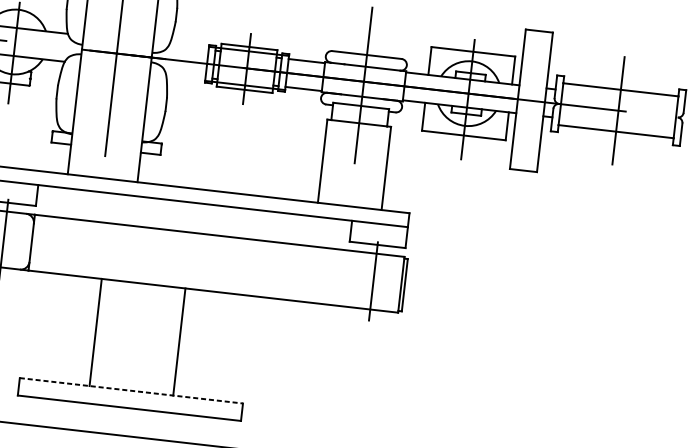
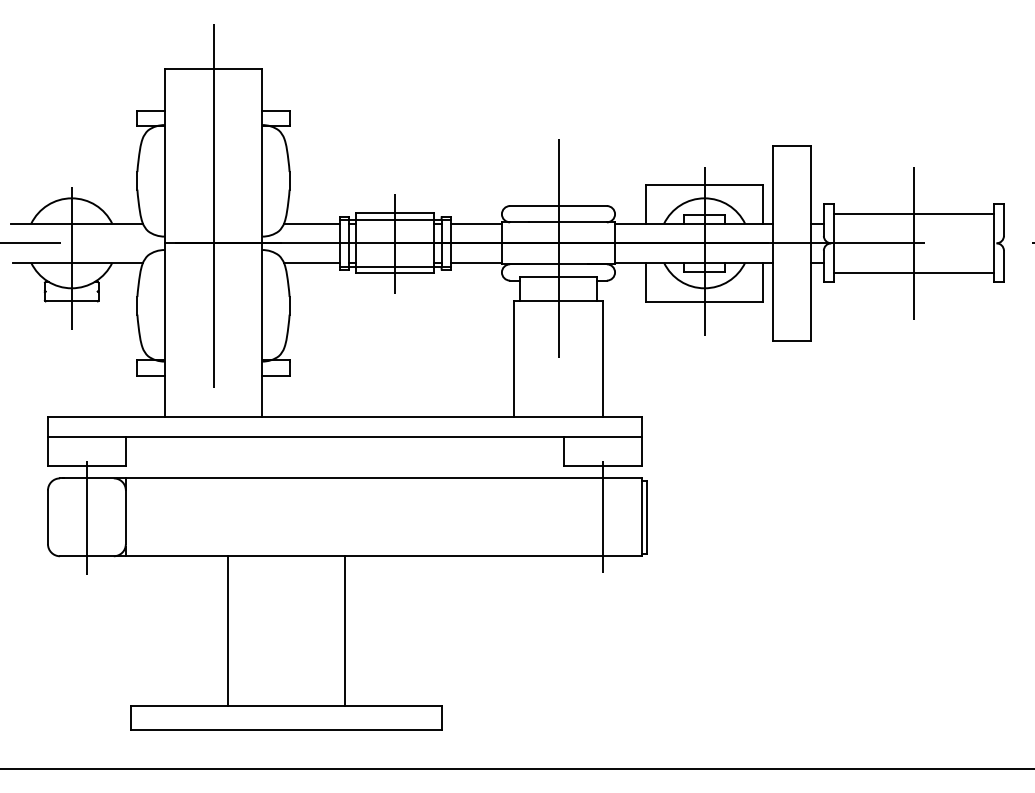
line: (188, 47) -> (311, 223), added
line: (185, 75) -> (311, 262), added
line: (131, 390) -> (286, 705), dashed -> solid

